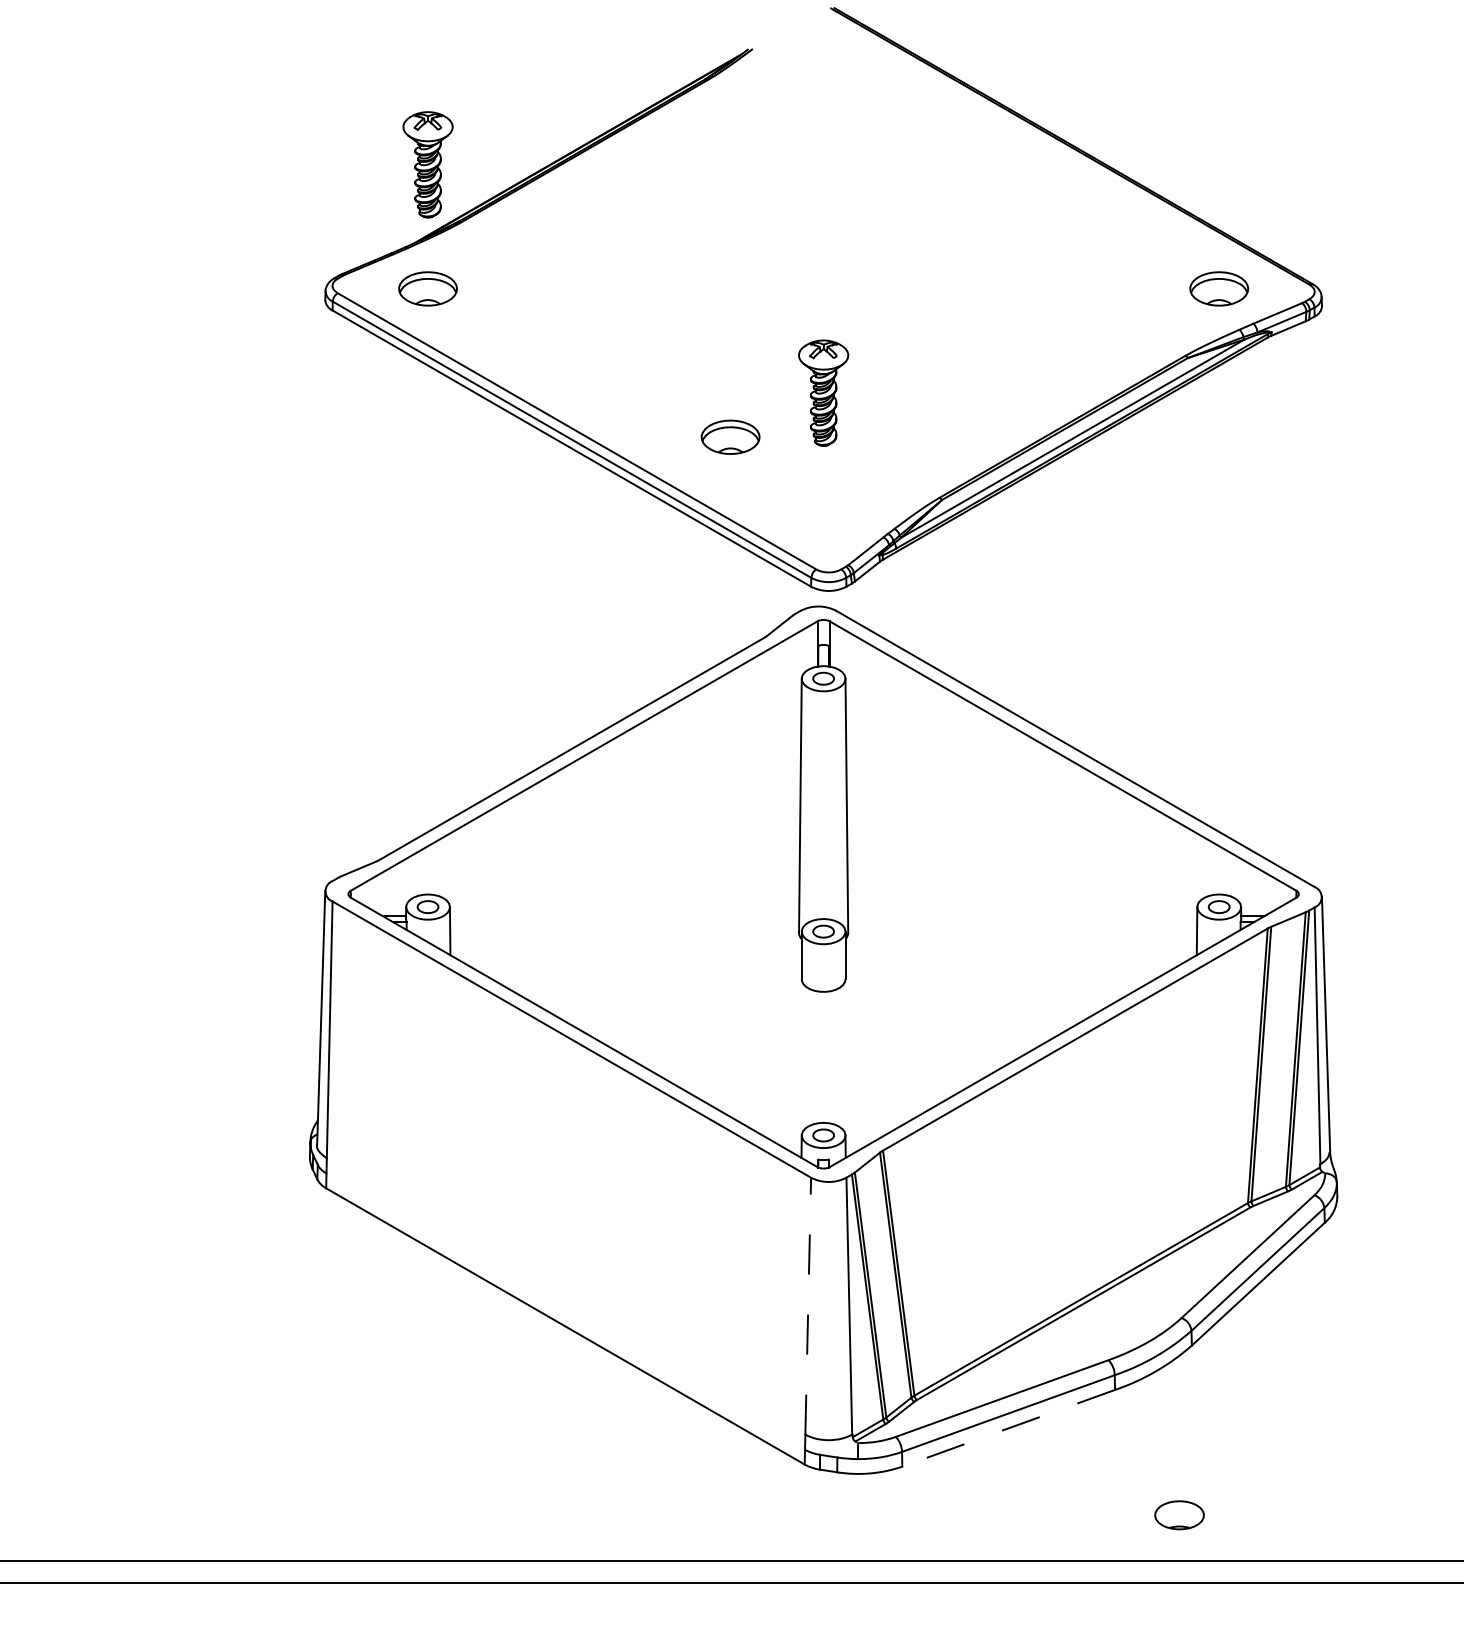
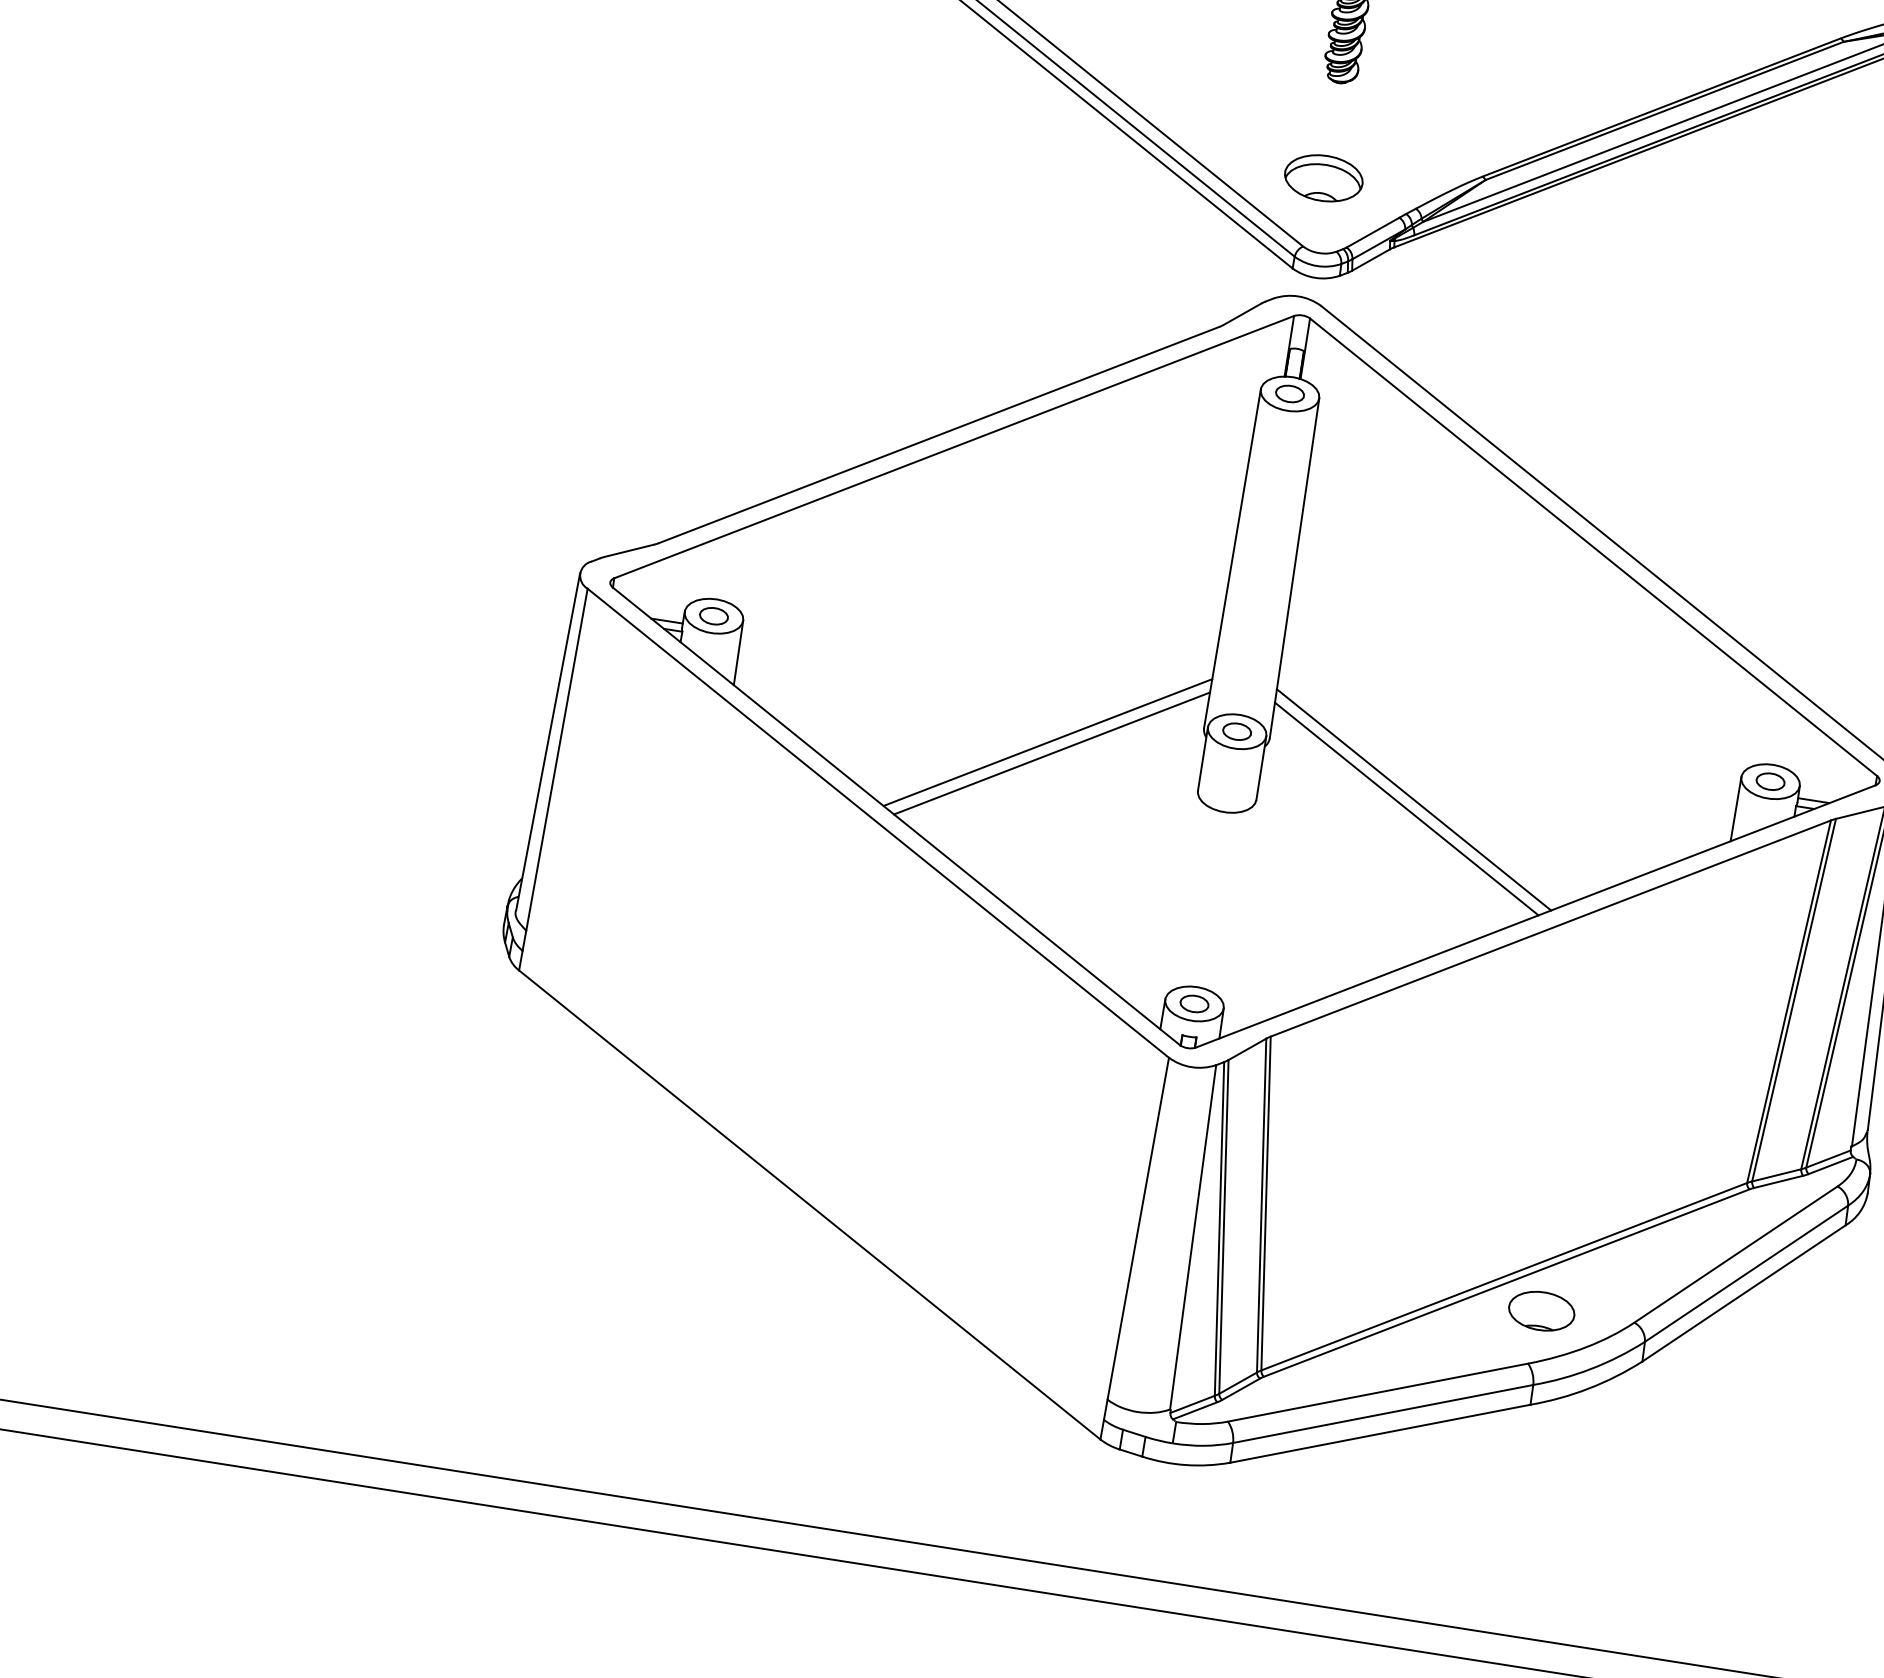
part: (730, 436) -> (1323, 177), moved
line: (686, 961) -> (1047, 742), added
line: (960, 961) -> (1413, 800), added
line: (690, 968) -> (1051, 753), added
line: (955, 968) -> (1405, 808), added
line: (808, 1305) -> (1138, 1227), dashed -> solid
line: (1008, 1428) -> (1380, 1433), dashed -> solid
part: (1179, 1515) -> (1541, 1311), moved

